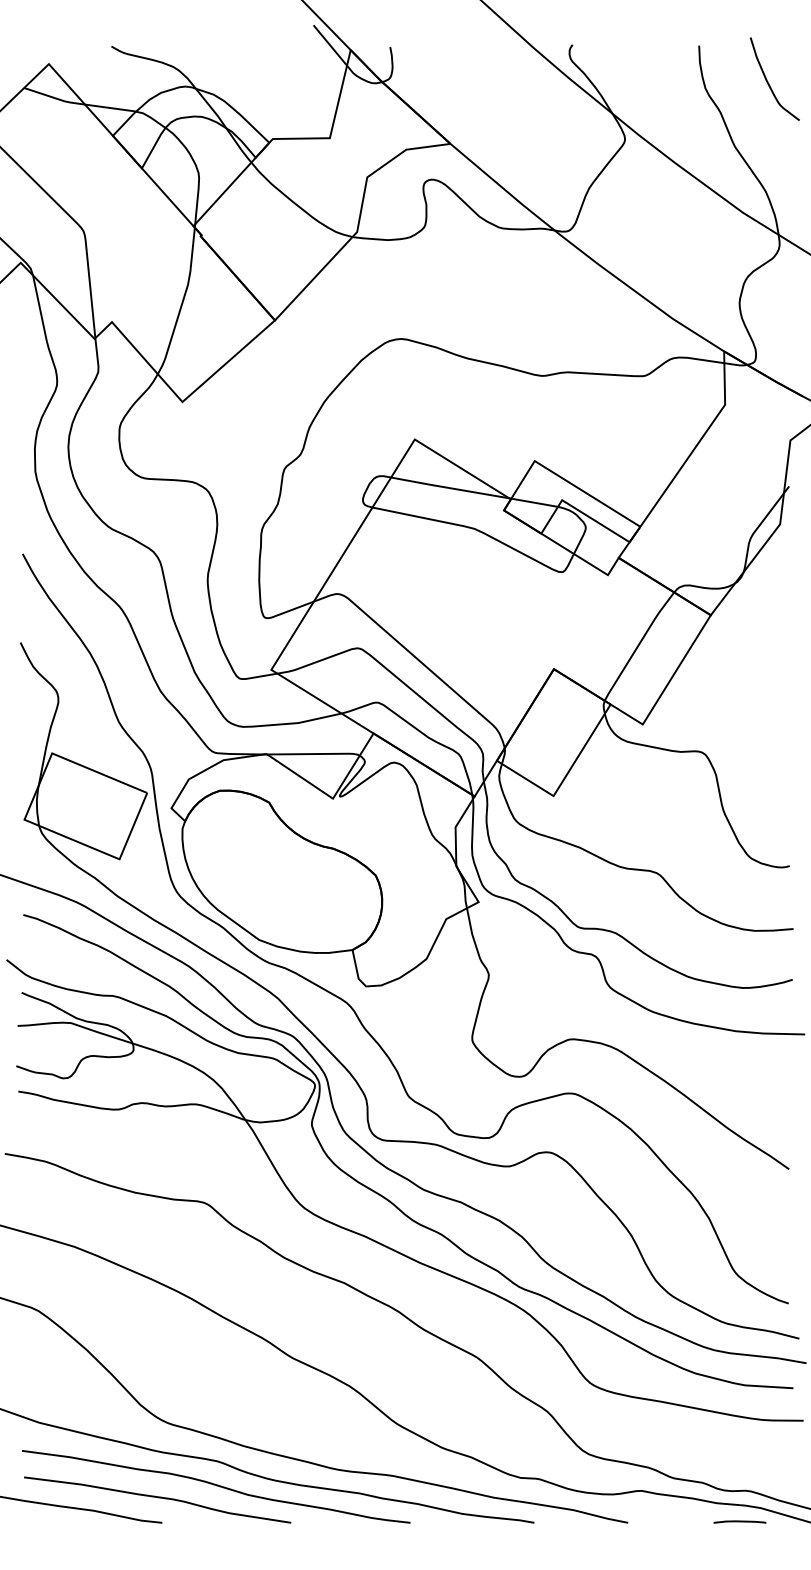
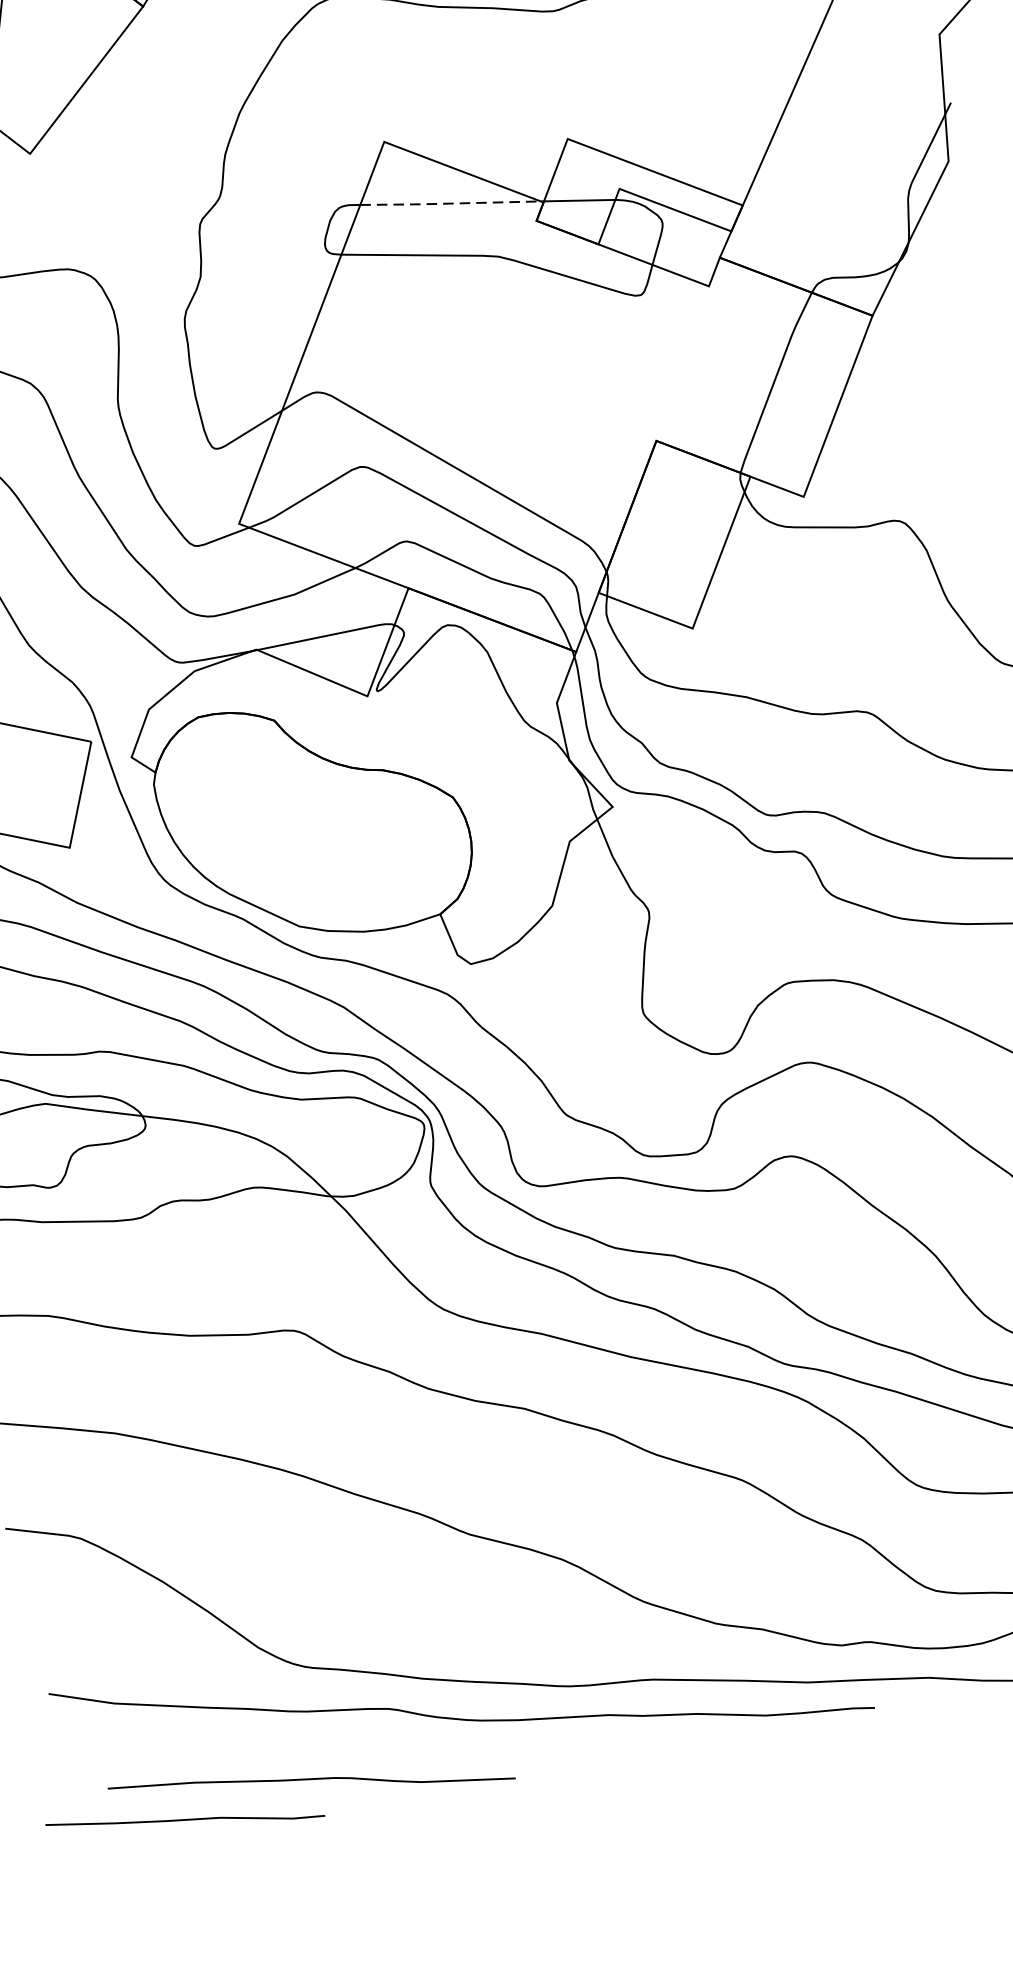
line: (449, 488) -> (449, 204), solid -> dashed
curve: (216, 1486) -> (394, 1746), removed

